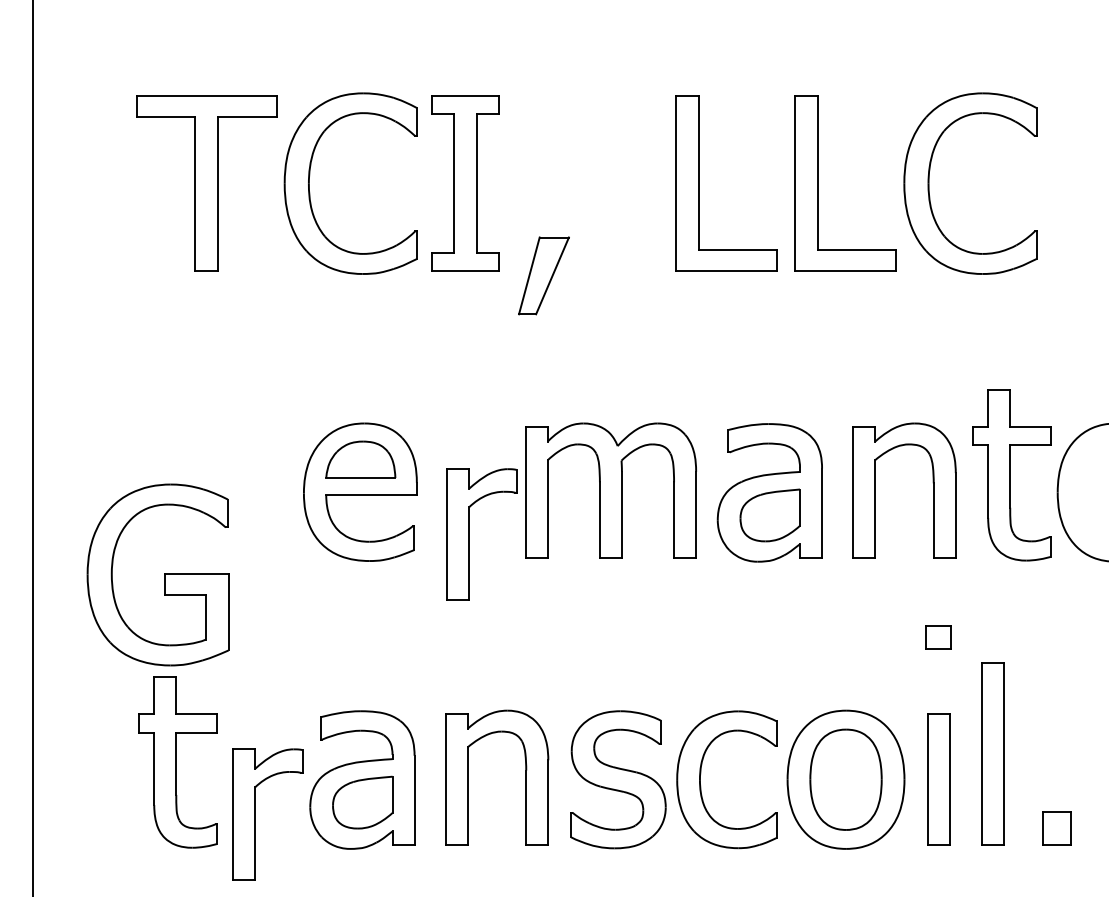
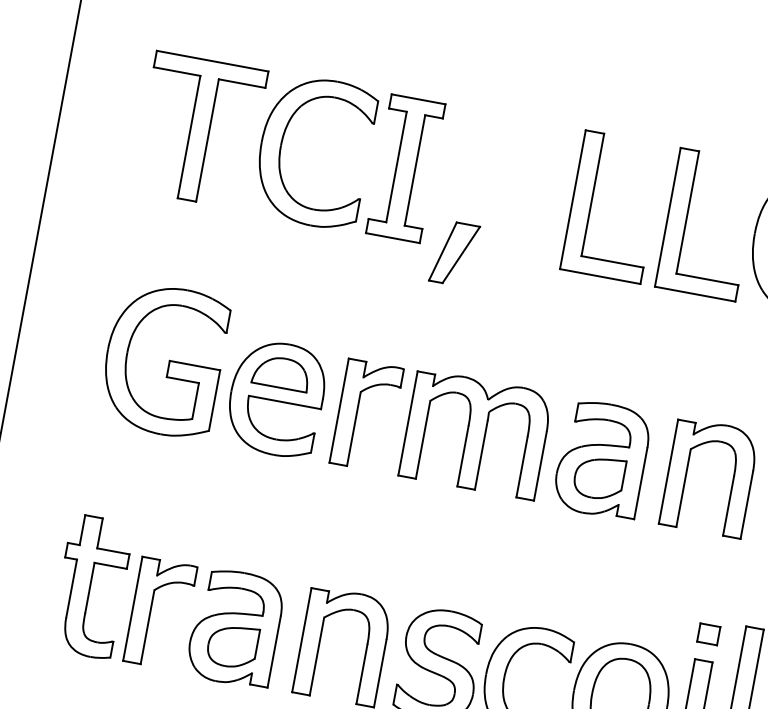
part: (469, 534) -> (356, 413), moved
part: (164, 574) -> (169, 360), moved
part: (938, 637) -> (708, 634), moved
part: (255, 814) -> (150, 611), moved

